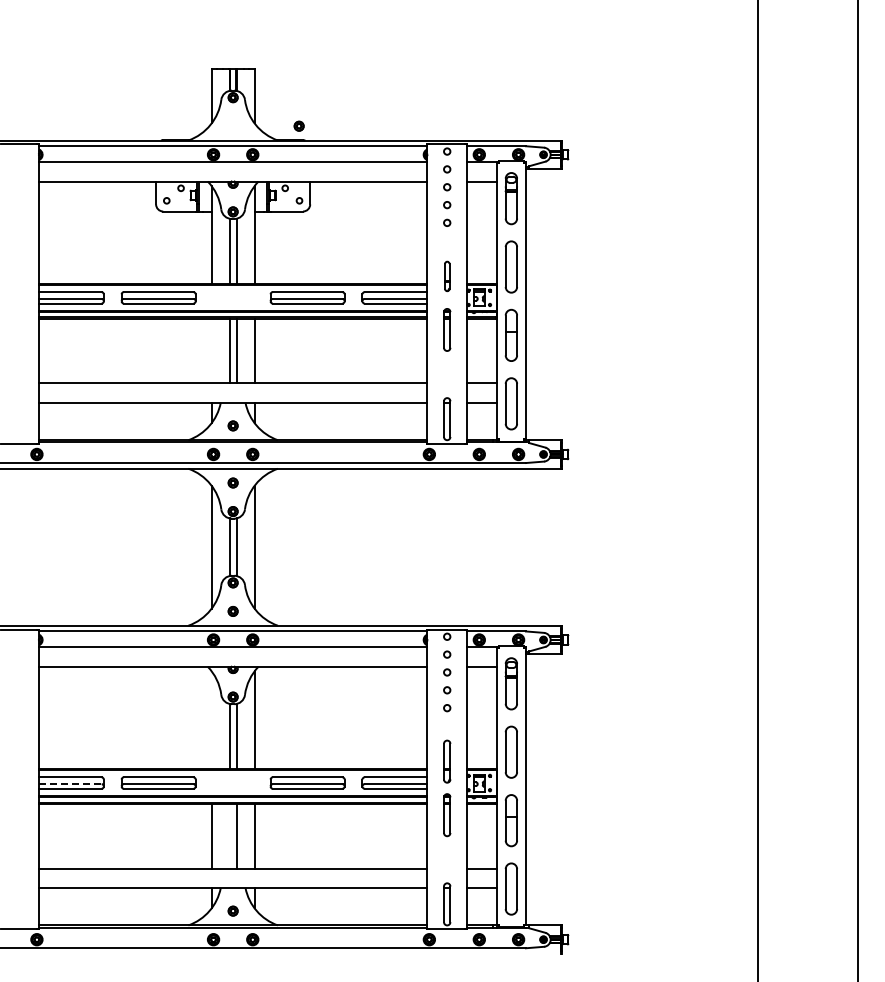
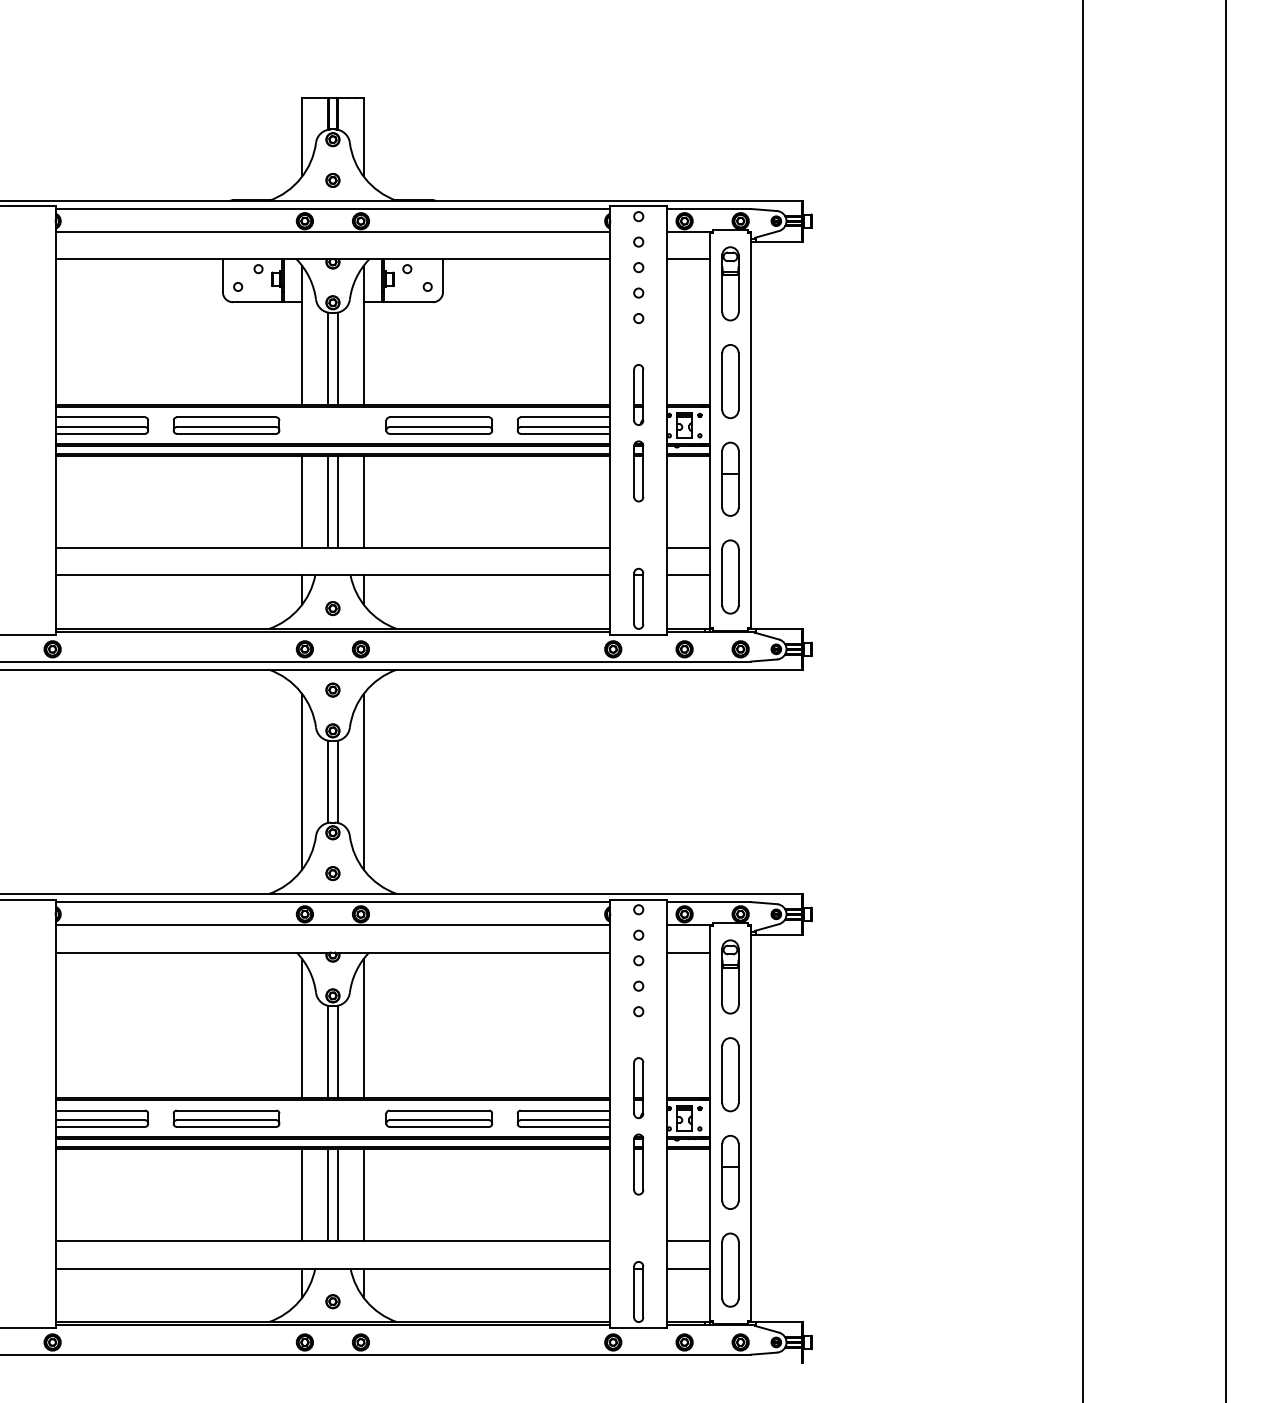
part: (298, 125) -> (332, 179), moved
part: (447, 276) -> (639, 395), size x1.43
line: (211, 350) -> (302, 500), added
line: (211, 719) -> (302, 1027), added
line: (70, 784) -> (100, 1120), dashed -> solid
line: (229, 836) -> (327, 1195), added

